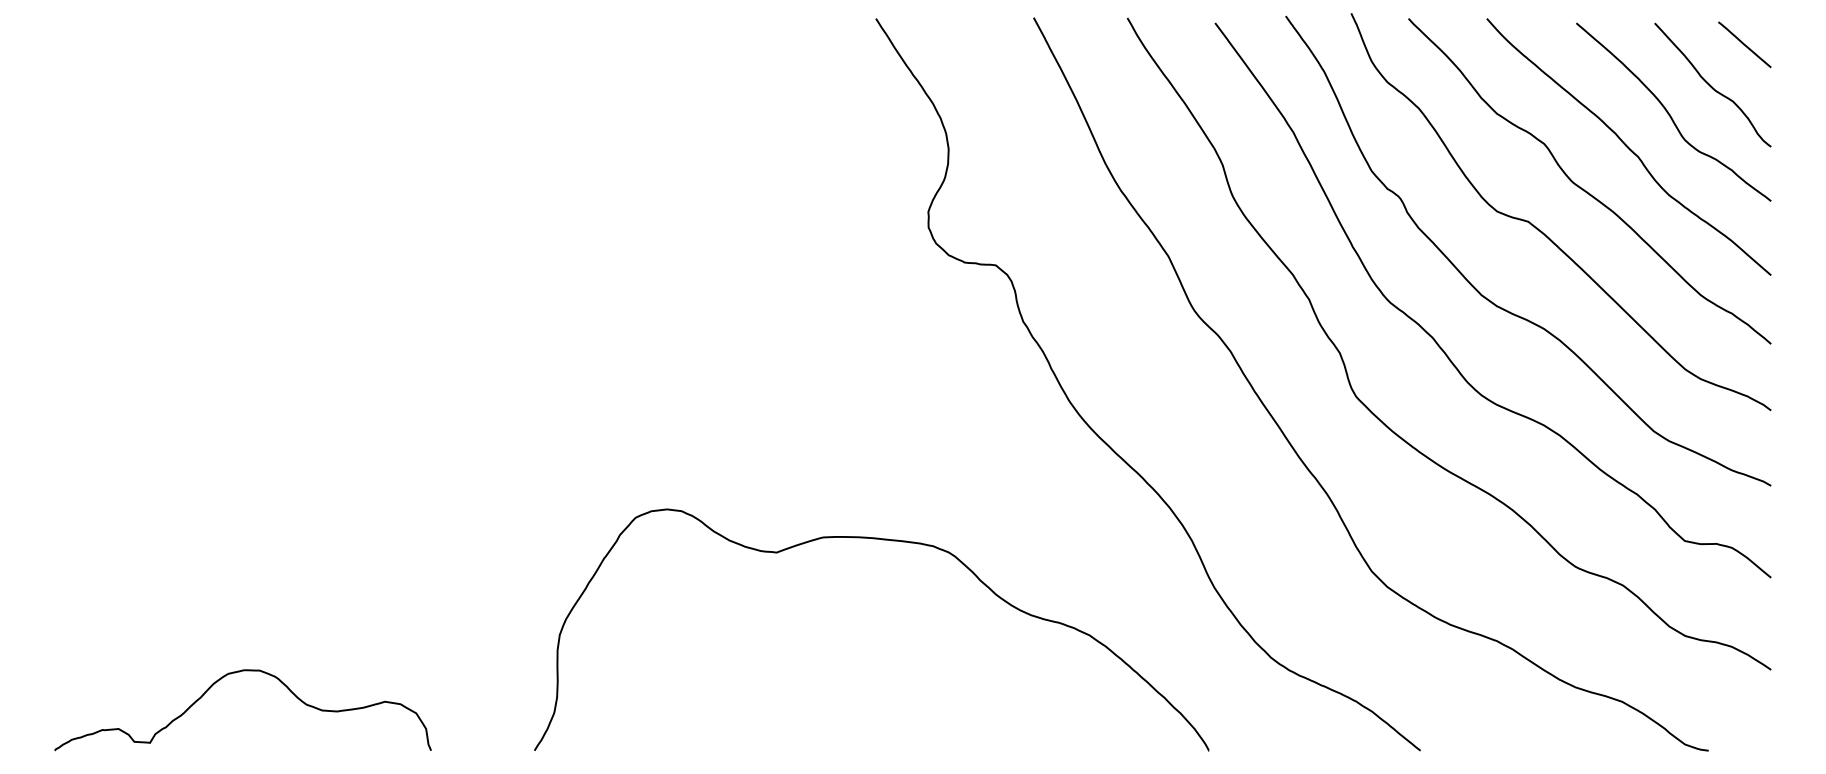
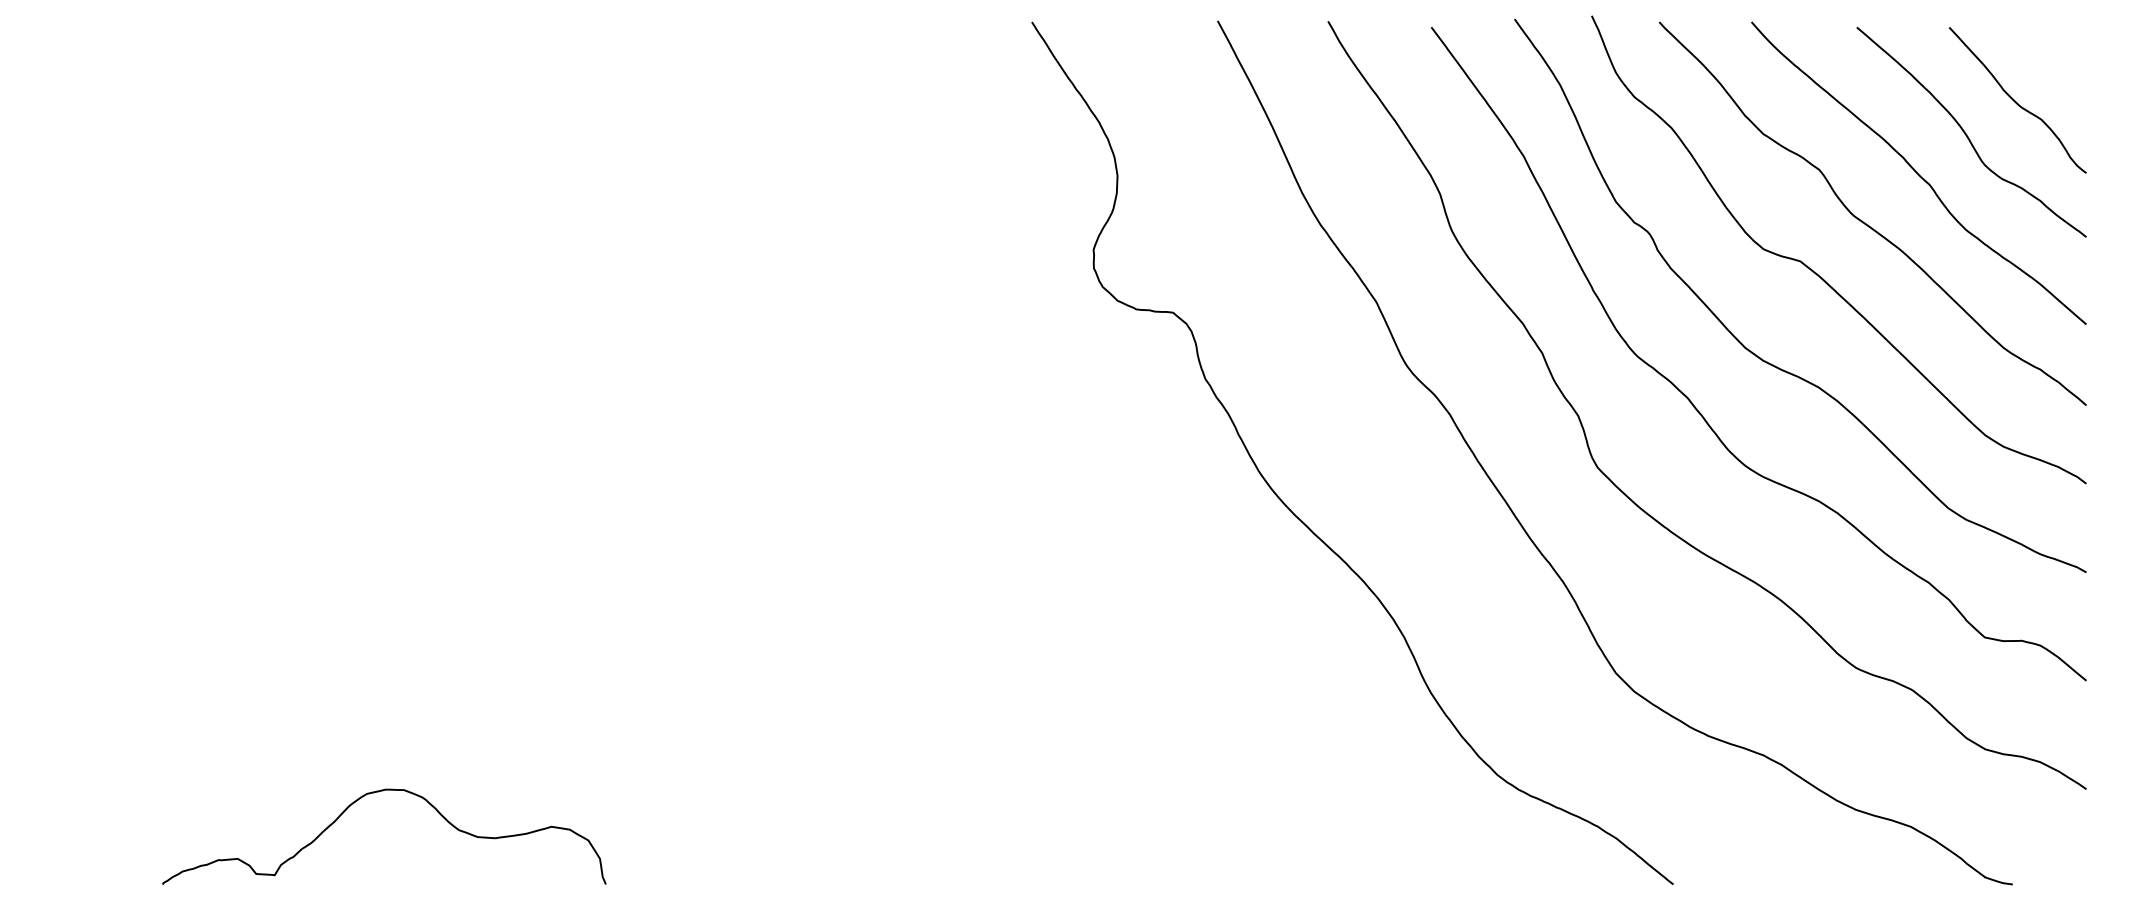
line: (1744, 44) -> (2055, 52), removed
curve: (881, 540) -> (1038, 636), removed
curve: (234, 673) -> (374, 793), moved

